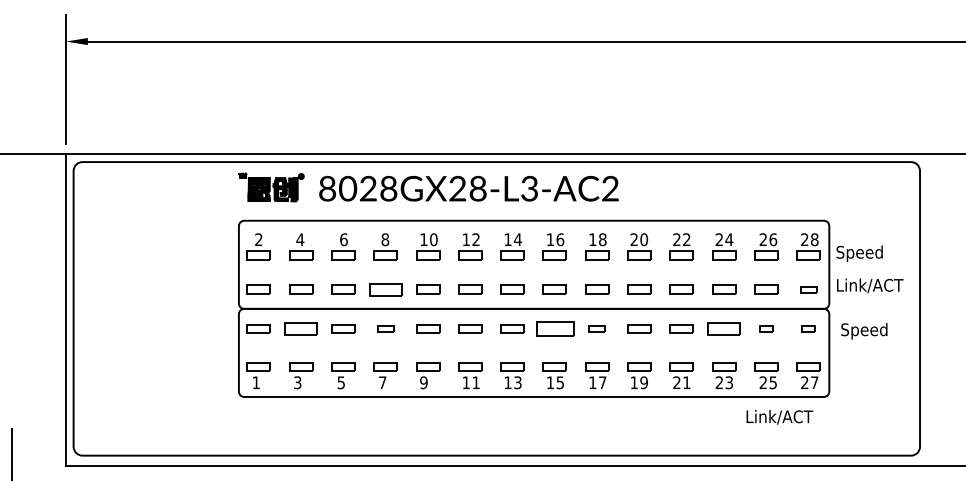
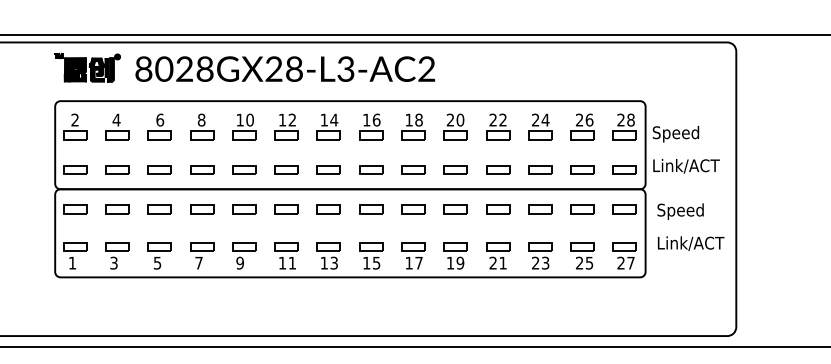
part: (385, 289) -> (201, 169), size x0.71
part: (808, 289) -> (624, 169), size x1.43
part: (301, 328) -> (117, 208), size x0.71
part: (385, 328) -> (201, 208), size x1.43
part: (554, 328) -> (370, 208), size x0.62
part: (597, 328) -> (413, 208), size x1.43
part: (724, 328) -> (540, 208), size x0.71
part: (766, 328) -> (582, 208), size x1.67
part: (808, 328) -> (624, 208), size x1.67
text: (779, 417) -> (690, 243), moved

